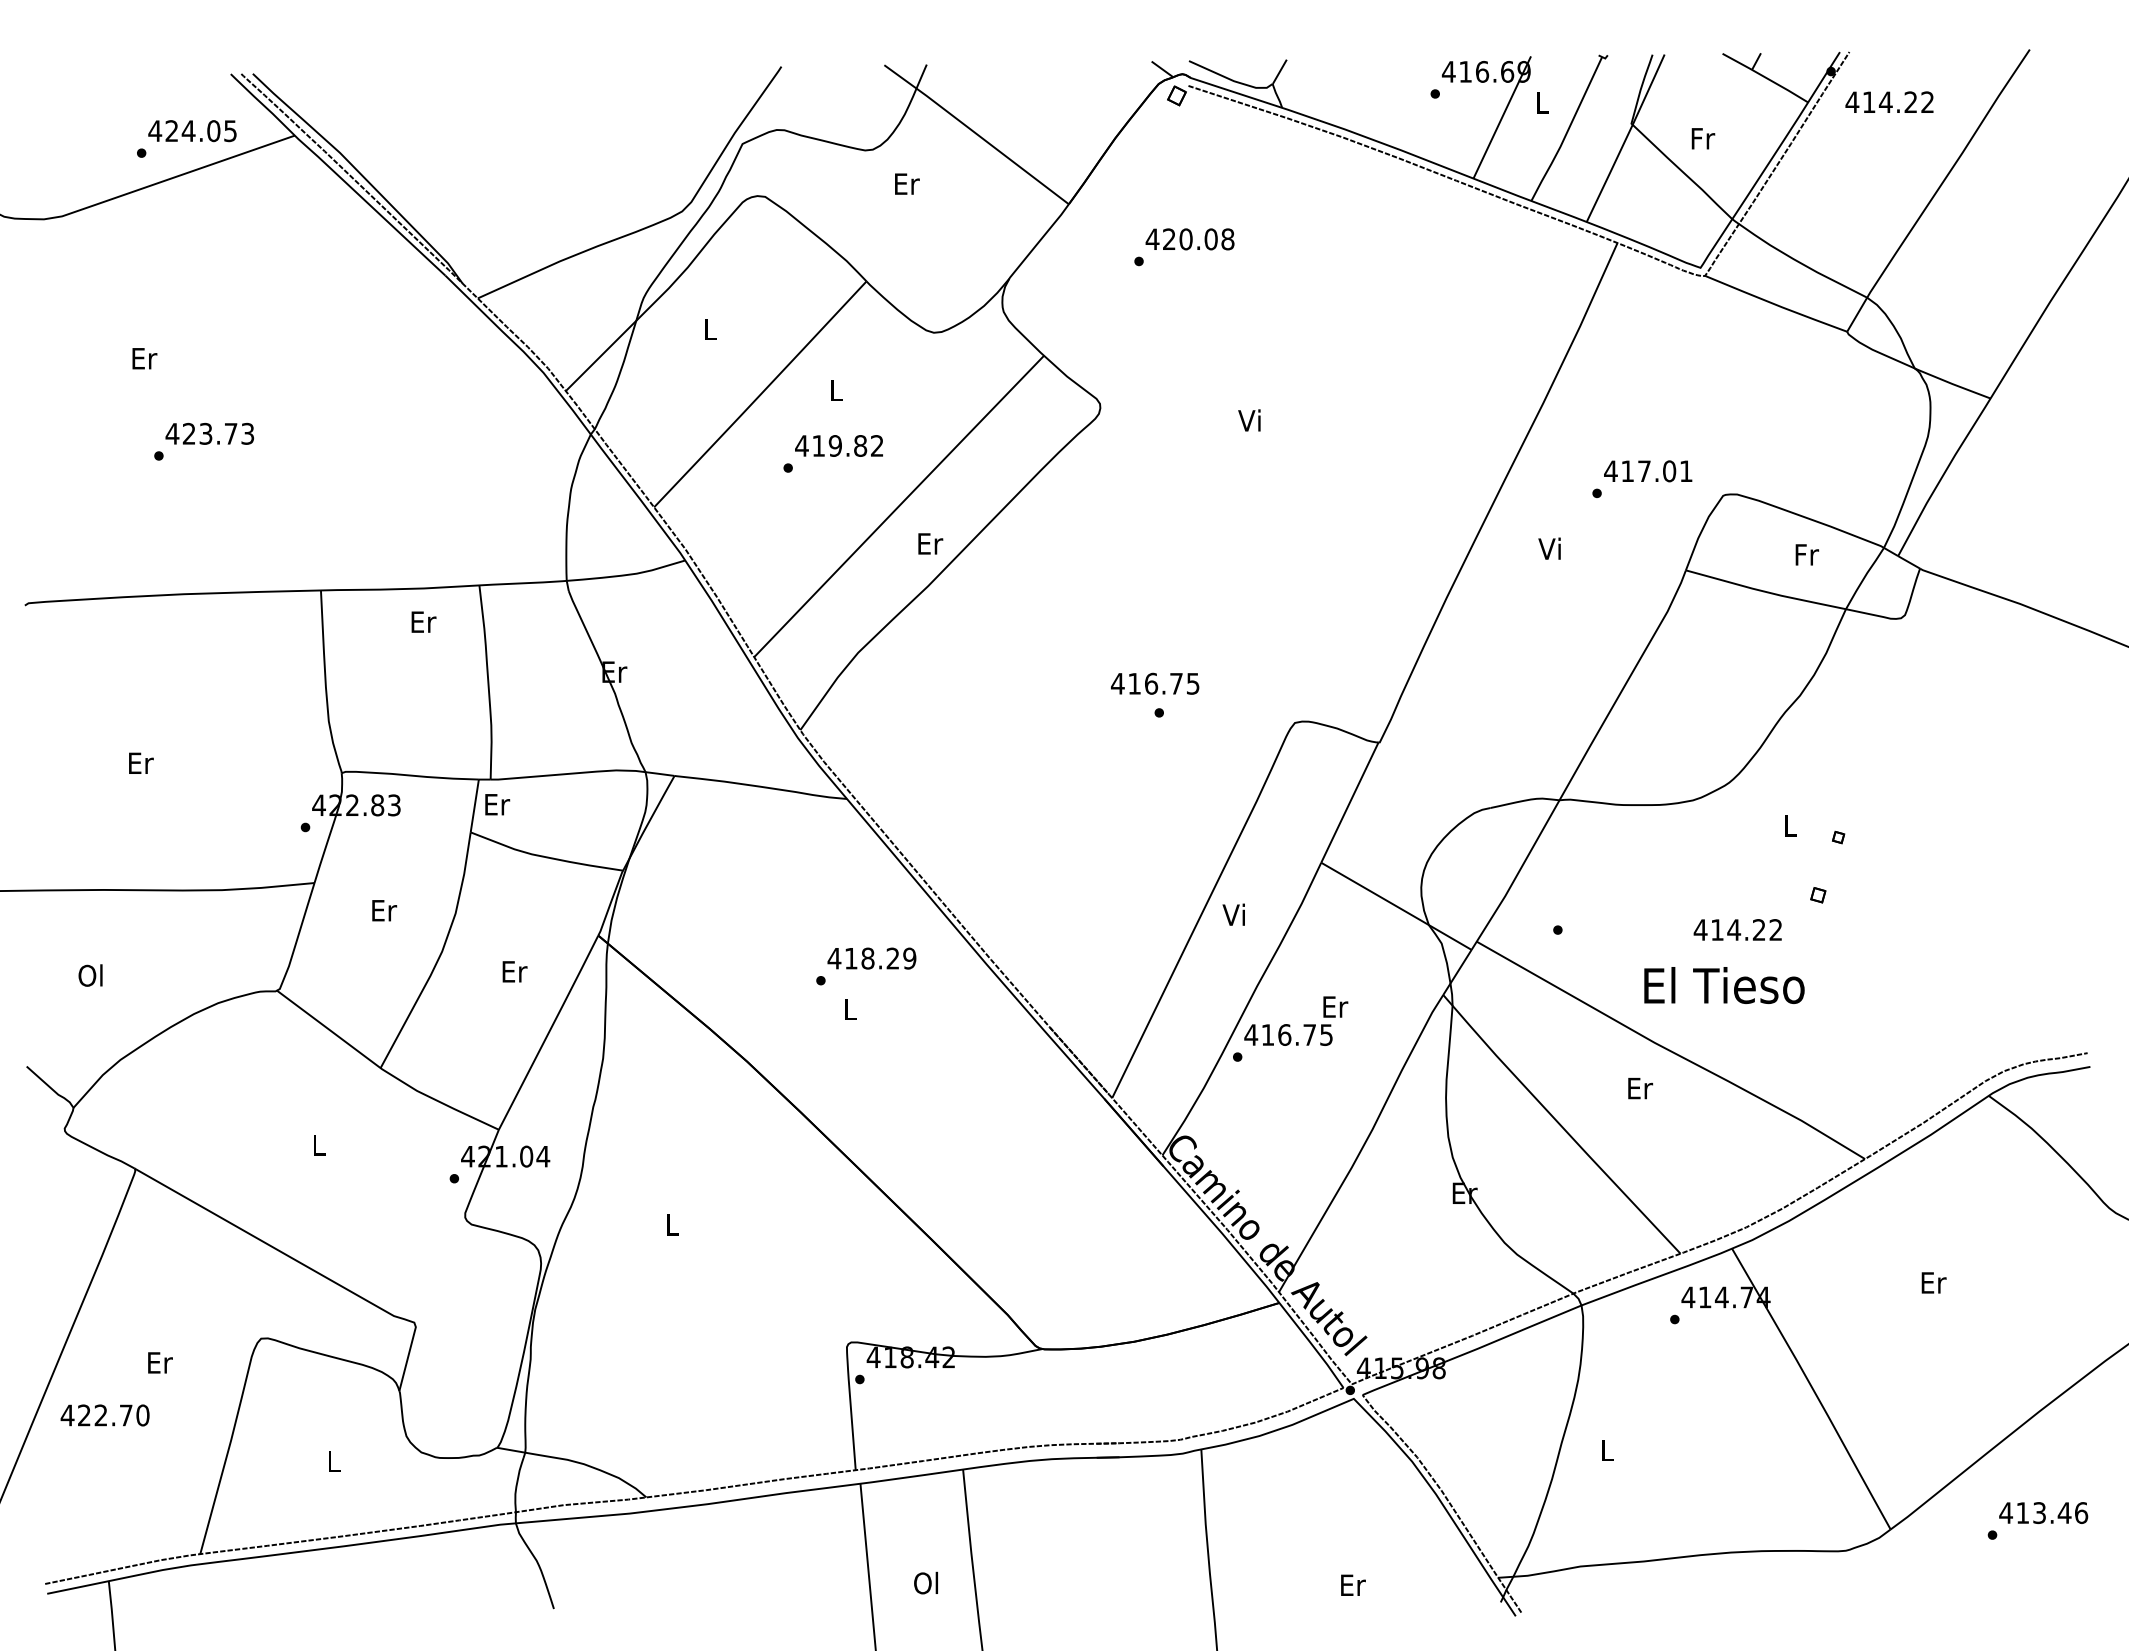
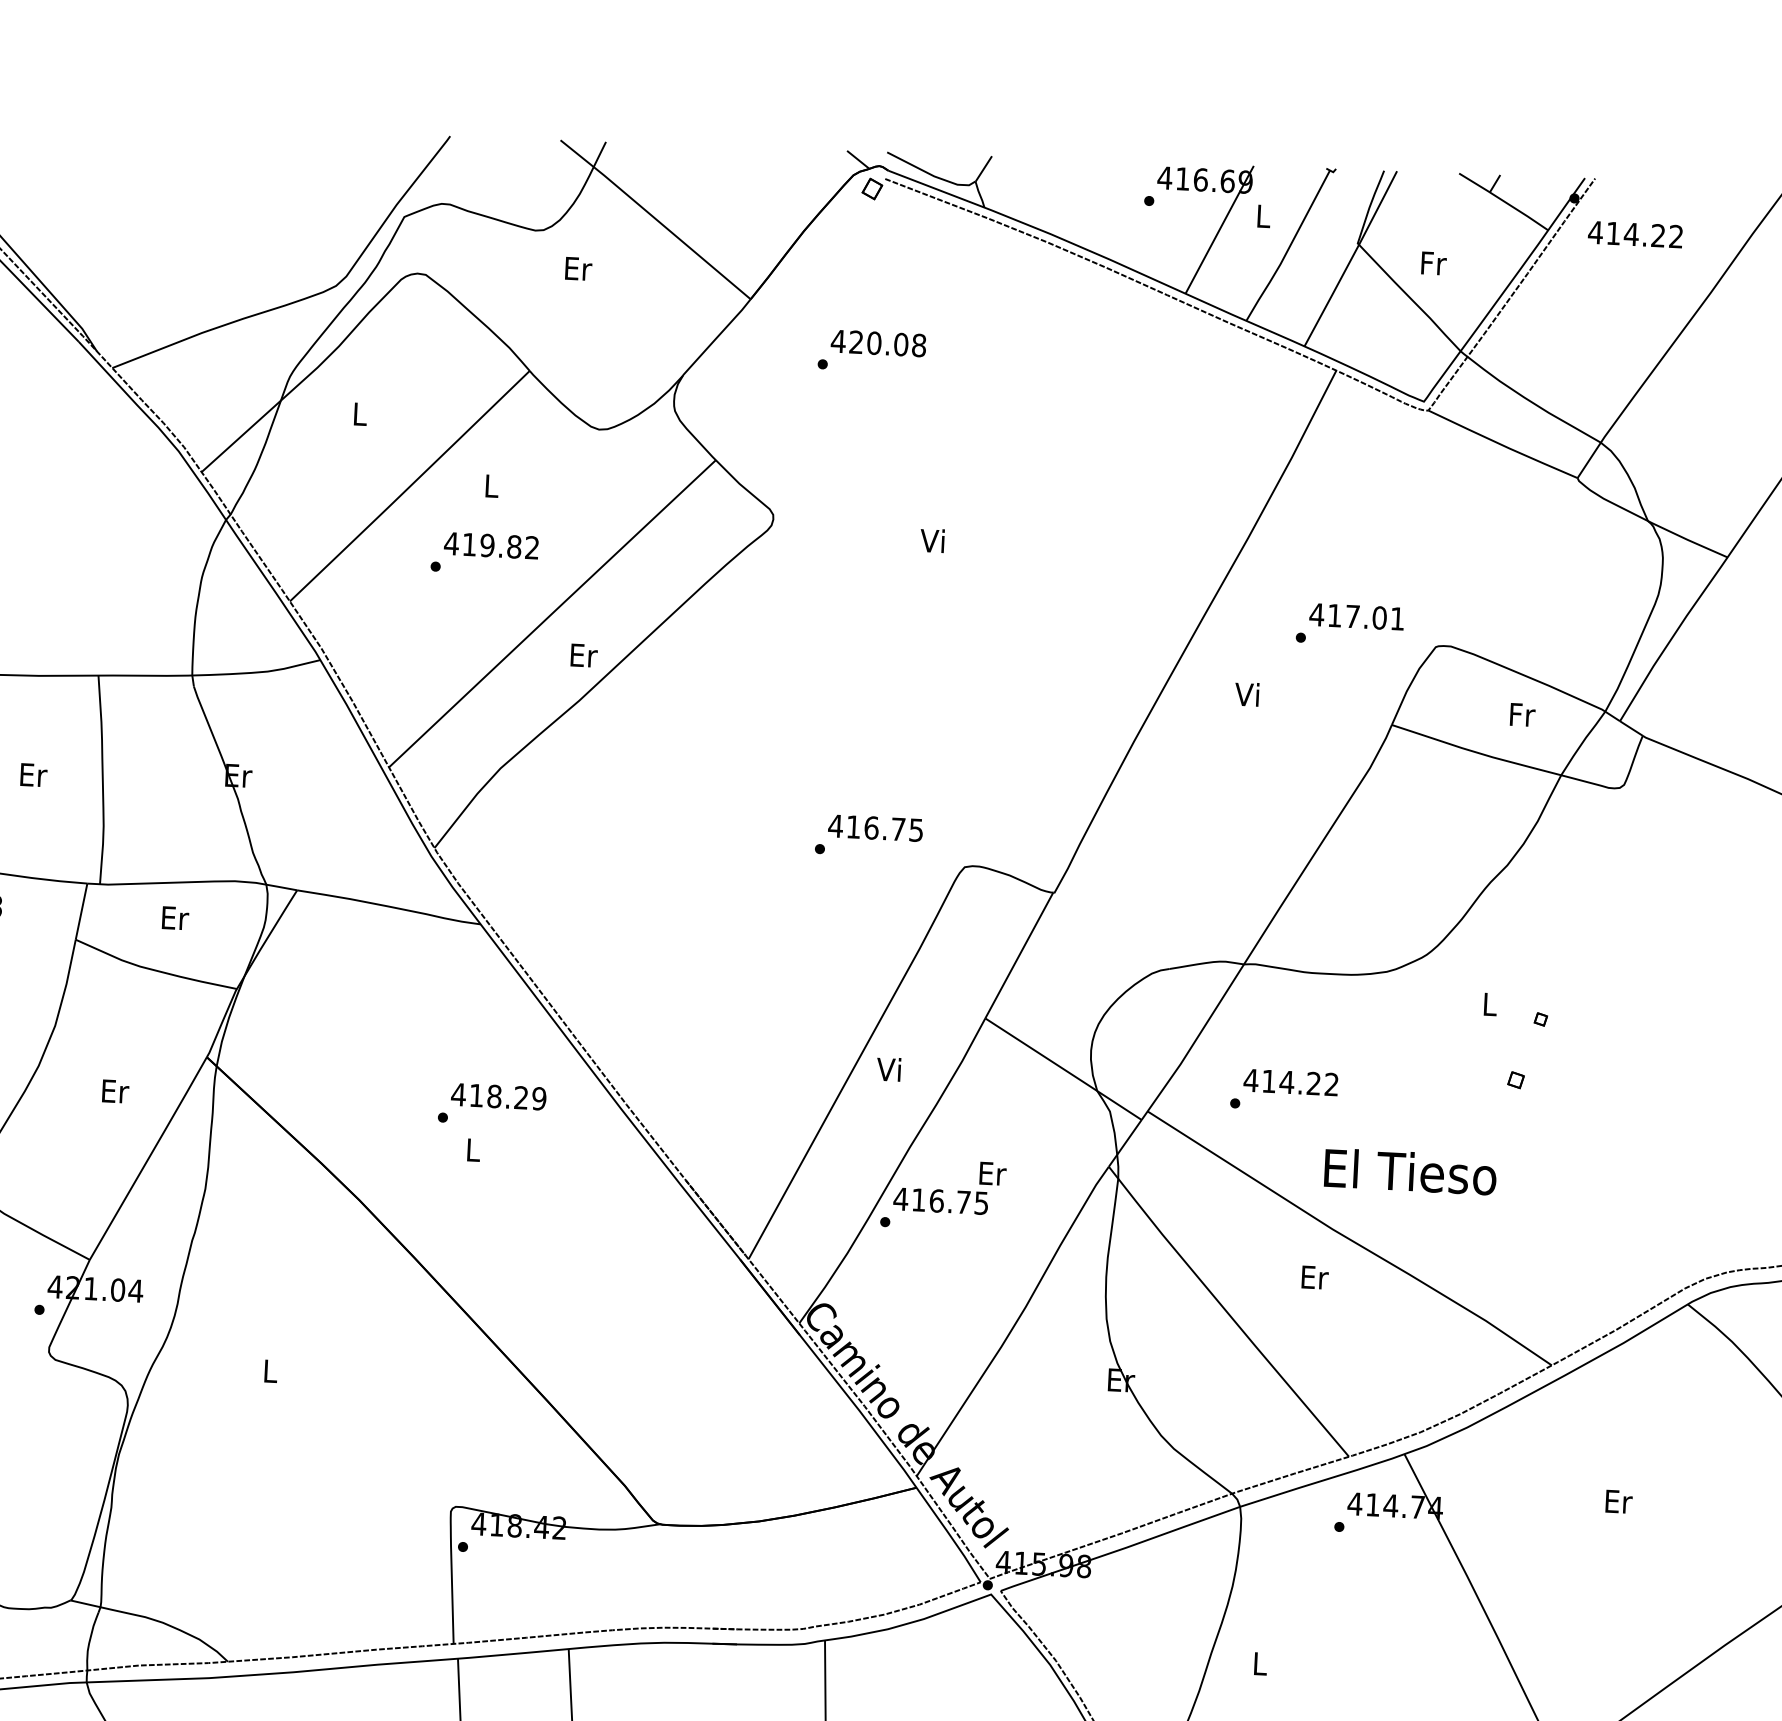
text: (423, 621) -> (33, 774), moved
text: (1155, 683) -> (876, 827), moved
text: (497, 804) -> (175, 918), moved
text: (1737, 929) -> (1290, 1081), moved

